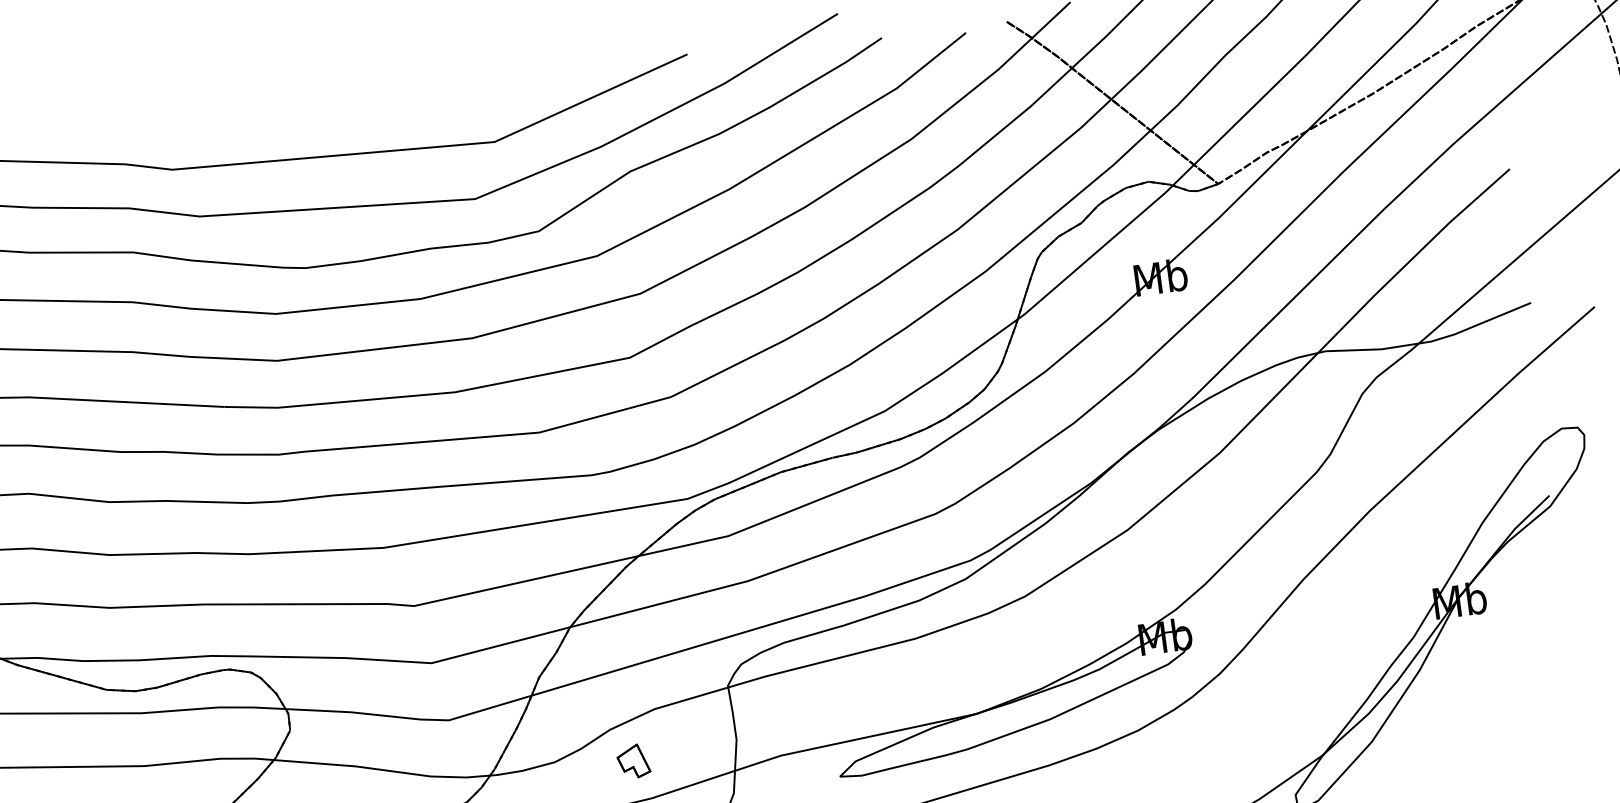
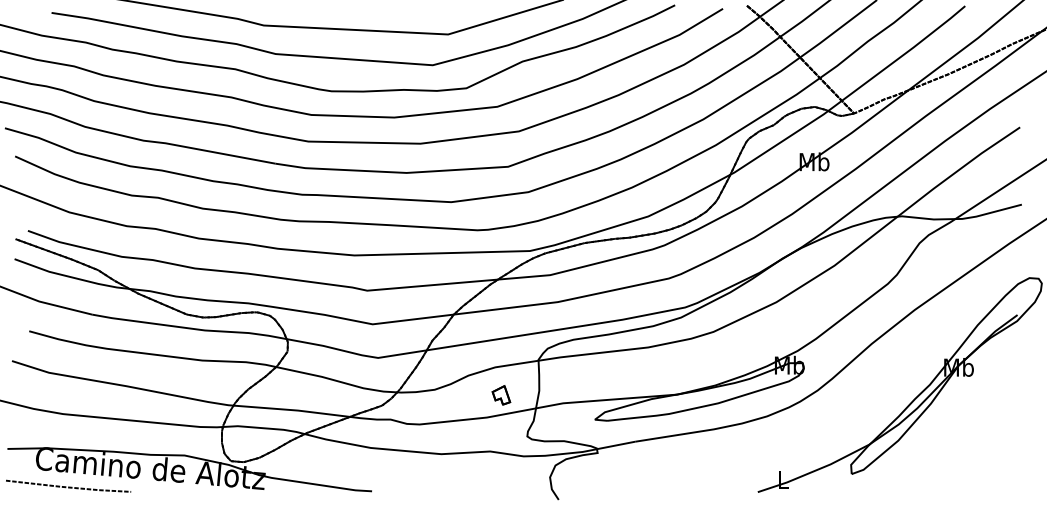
part: (633, 761) -> (501, 395), moved

